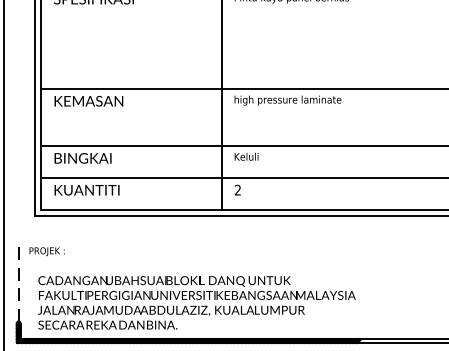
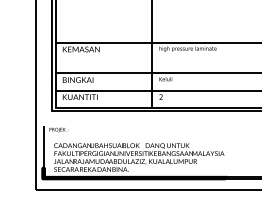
line: (18, 284) -> (43, 147), dashed -> solid

